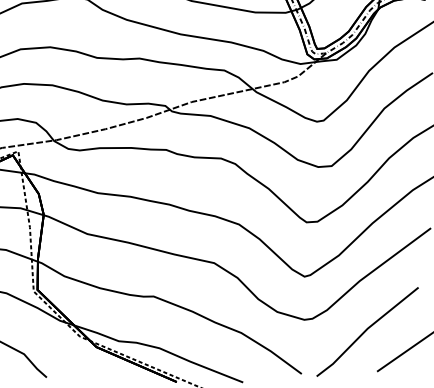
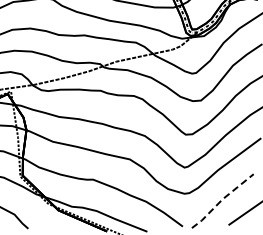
line: (365, 330) -> (221, 200), solid -> dashed

